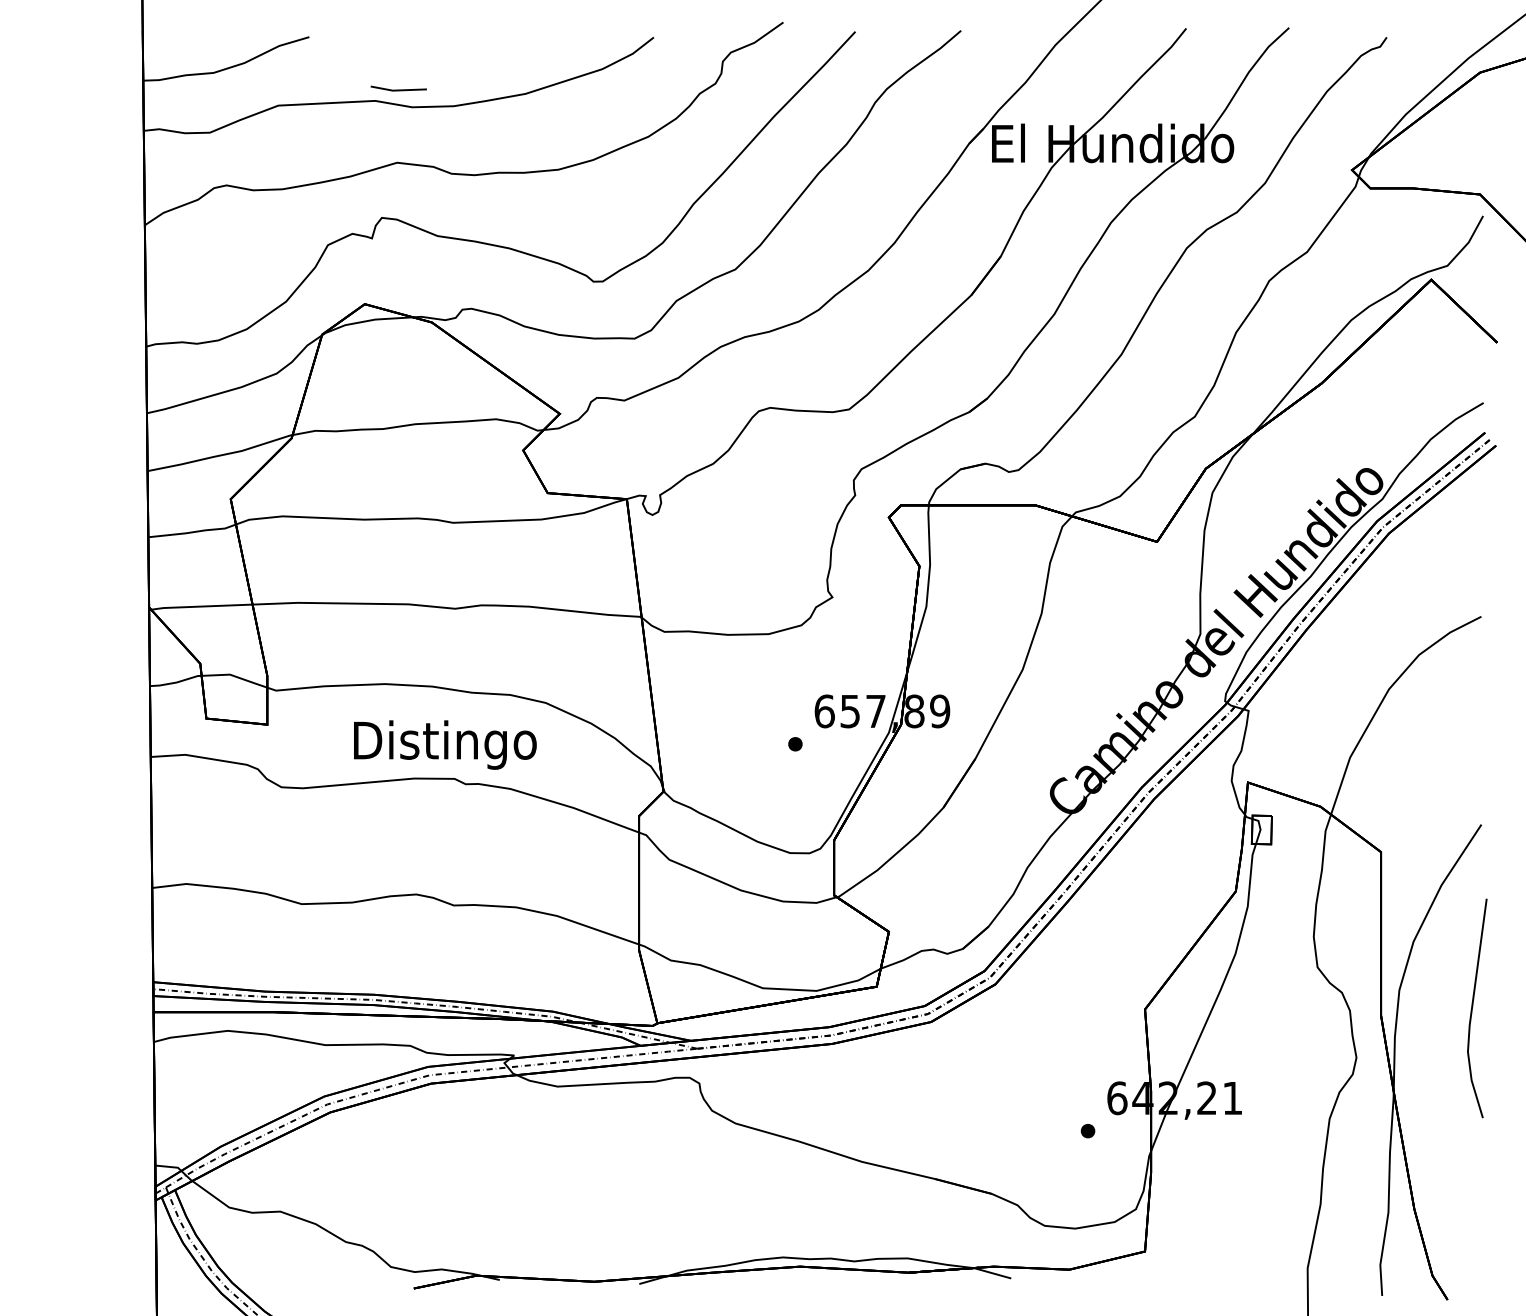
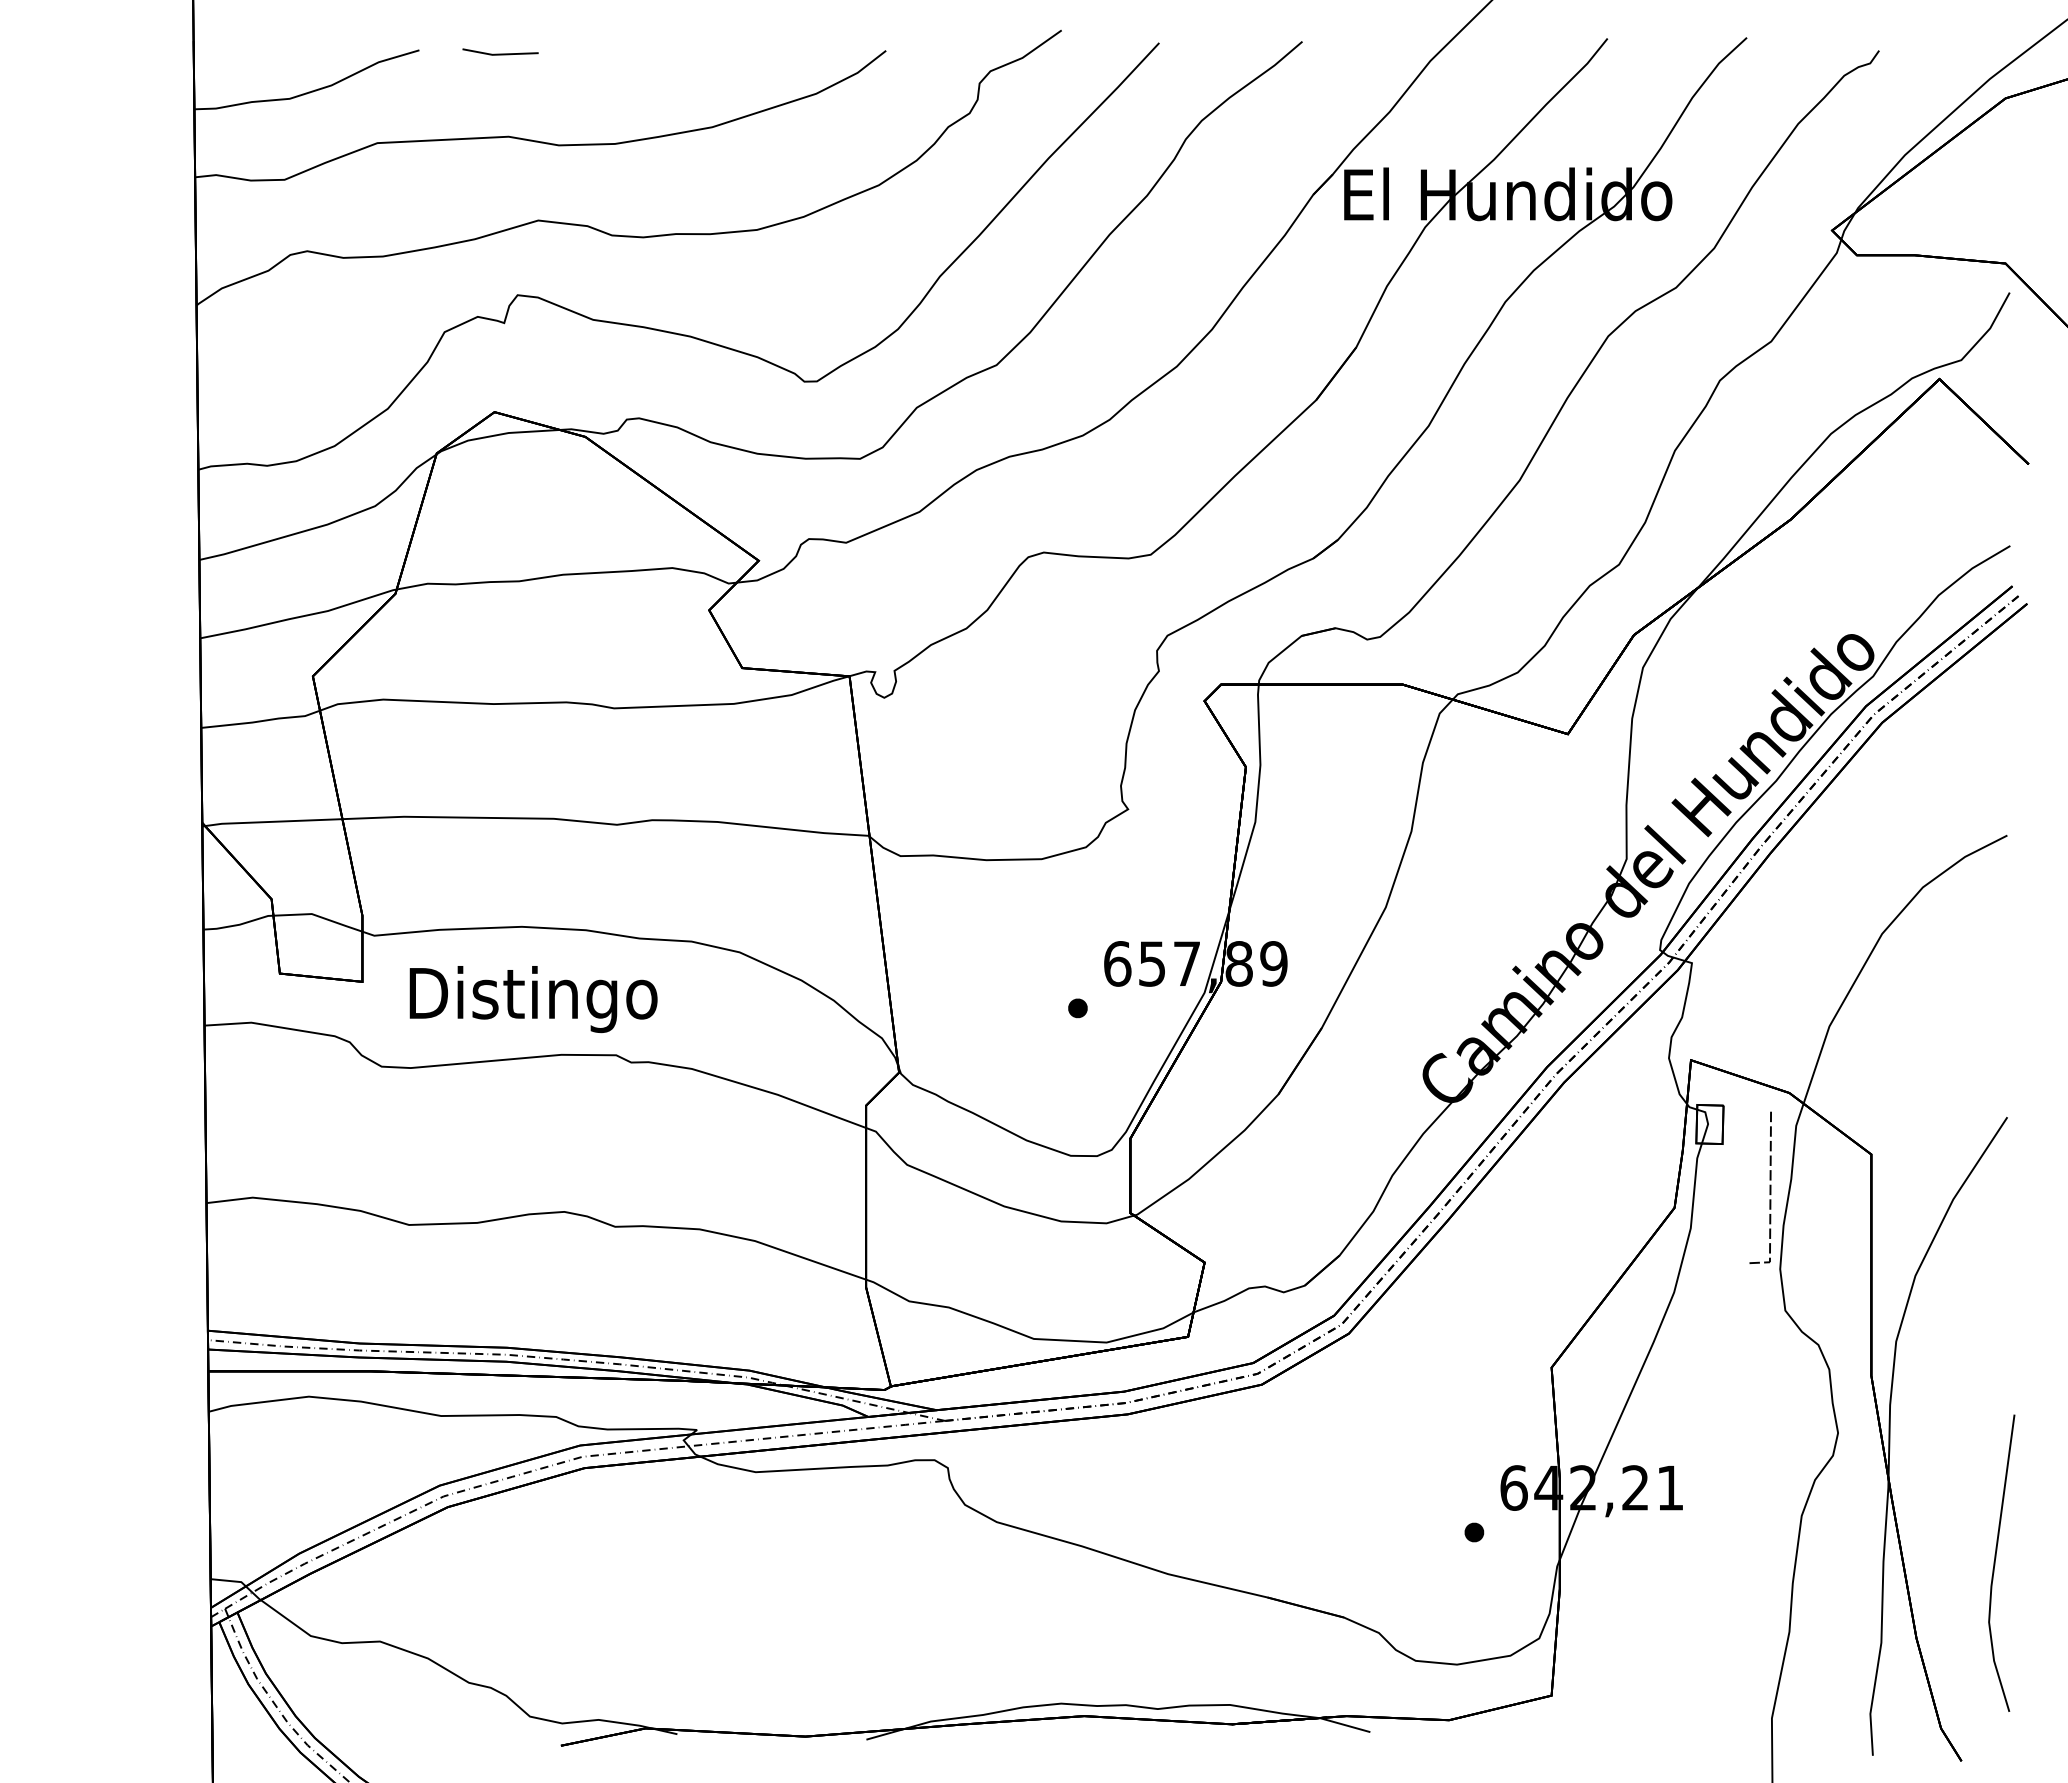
line: (398, 89) -> (500, 53), moved
text: (445, 745) -> (533, 999), moved
line: (1305, 876) -> (1769, 1187), added
line: (1472, 1007) -> (1995, 1562), moved

